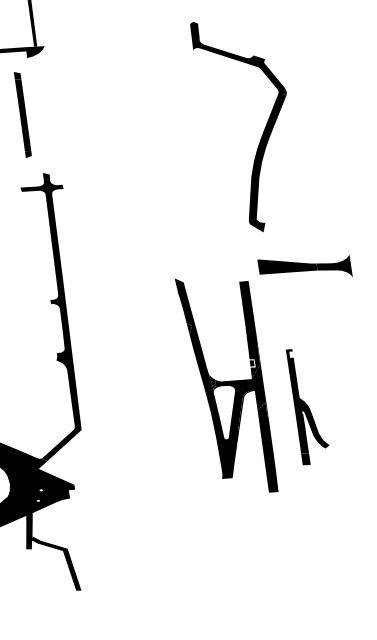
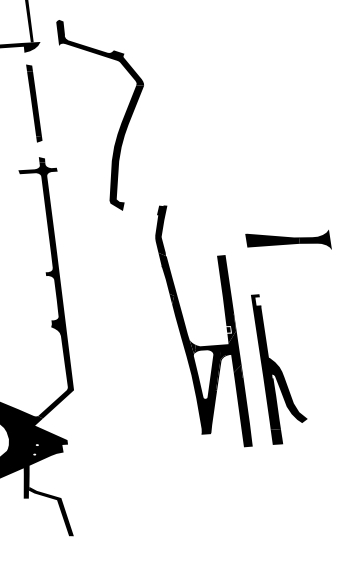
part: (22, 114) -> (33, 103), moved
part: (261, 135) -> (121, 123), moved
fill: (177, 254) -> (161, 231), added
part: (304, 265) -> (288, 239), moved
part: (307, 407) -> (279, 369), size x1.43

